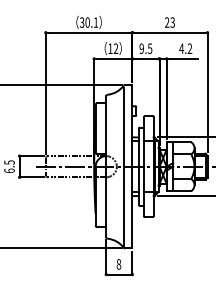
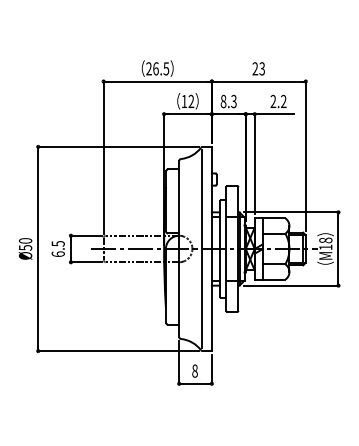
text: (88, 22) -> (157, 68), 30.1 -> 26.5
text: (181, 47) -> (273, 100), 4.2 -> 2.2
text: (145, 48) -> (228, 101), 9.5 -> 8.3

